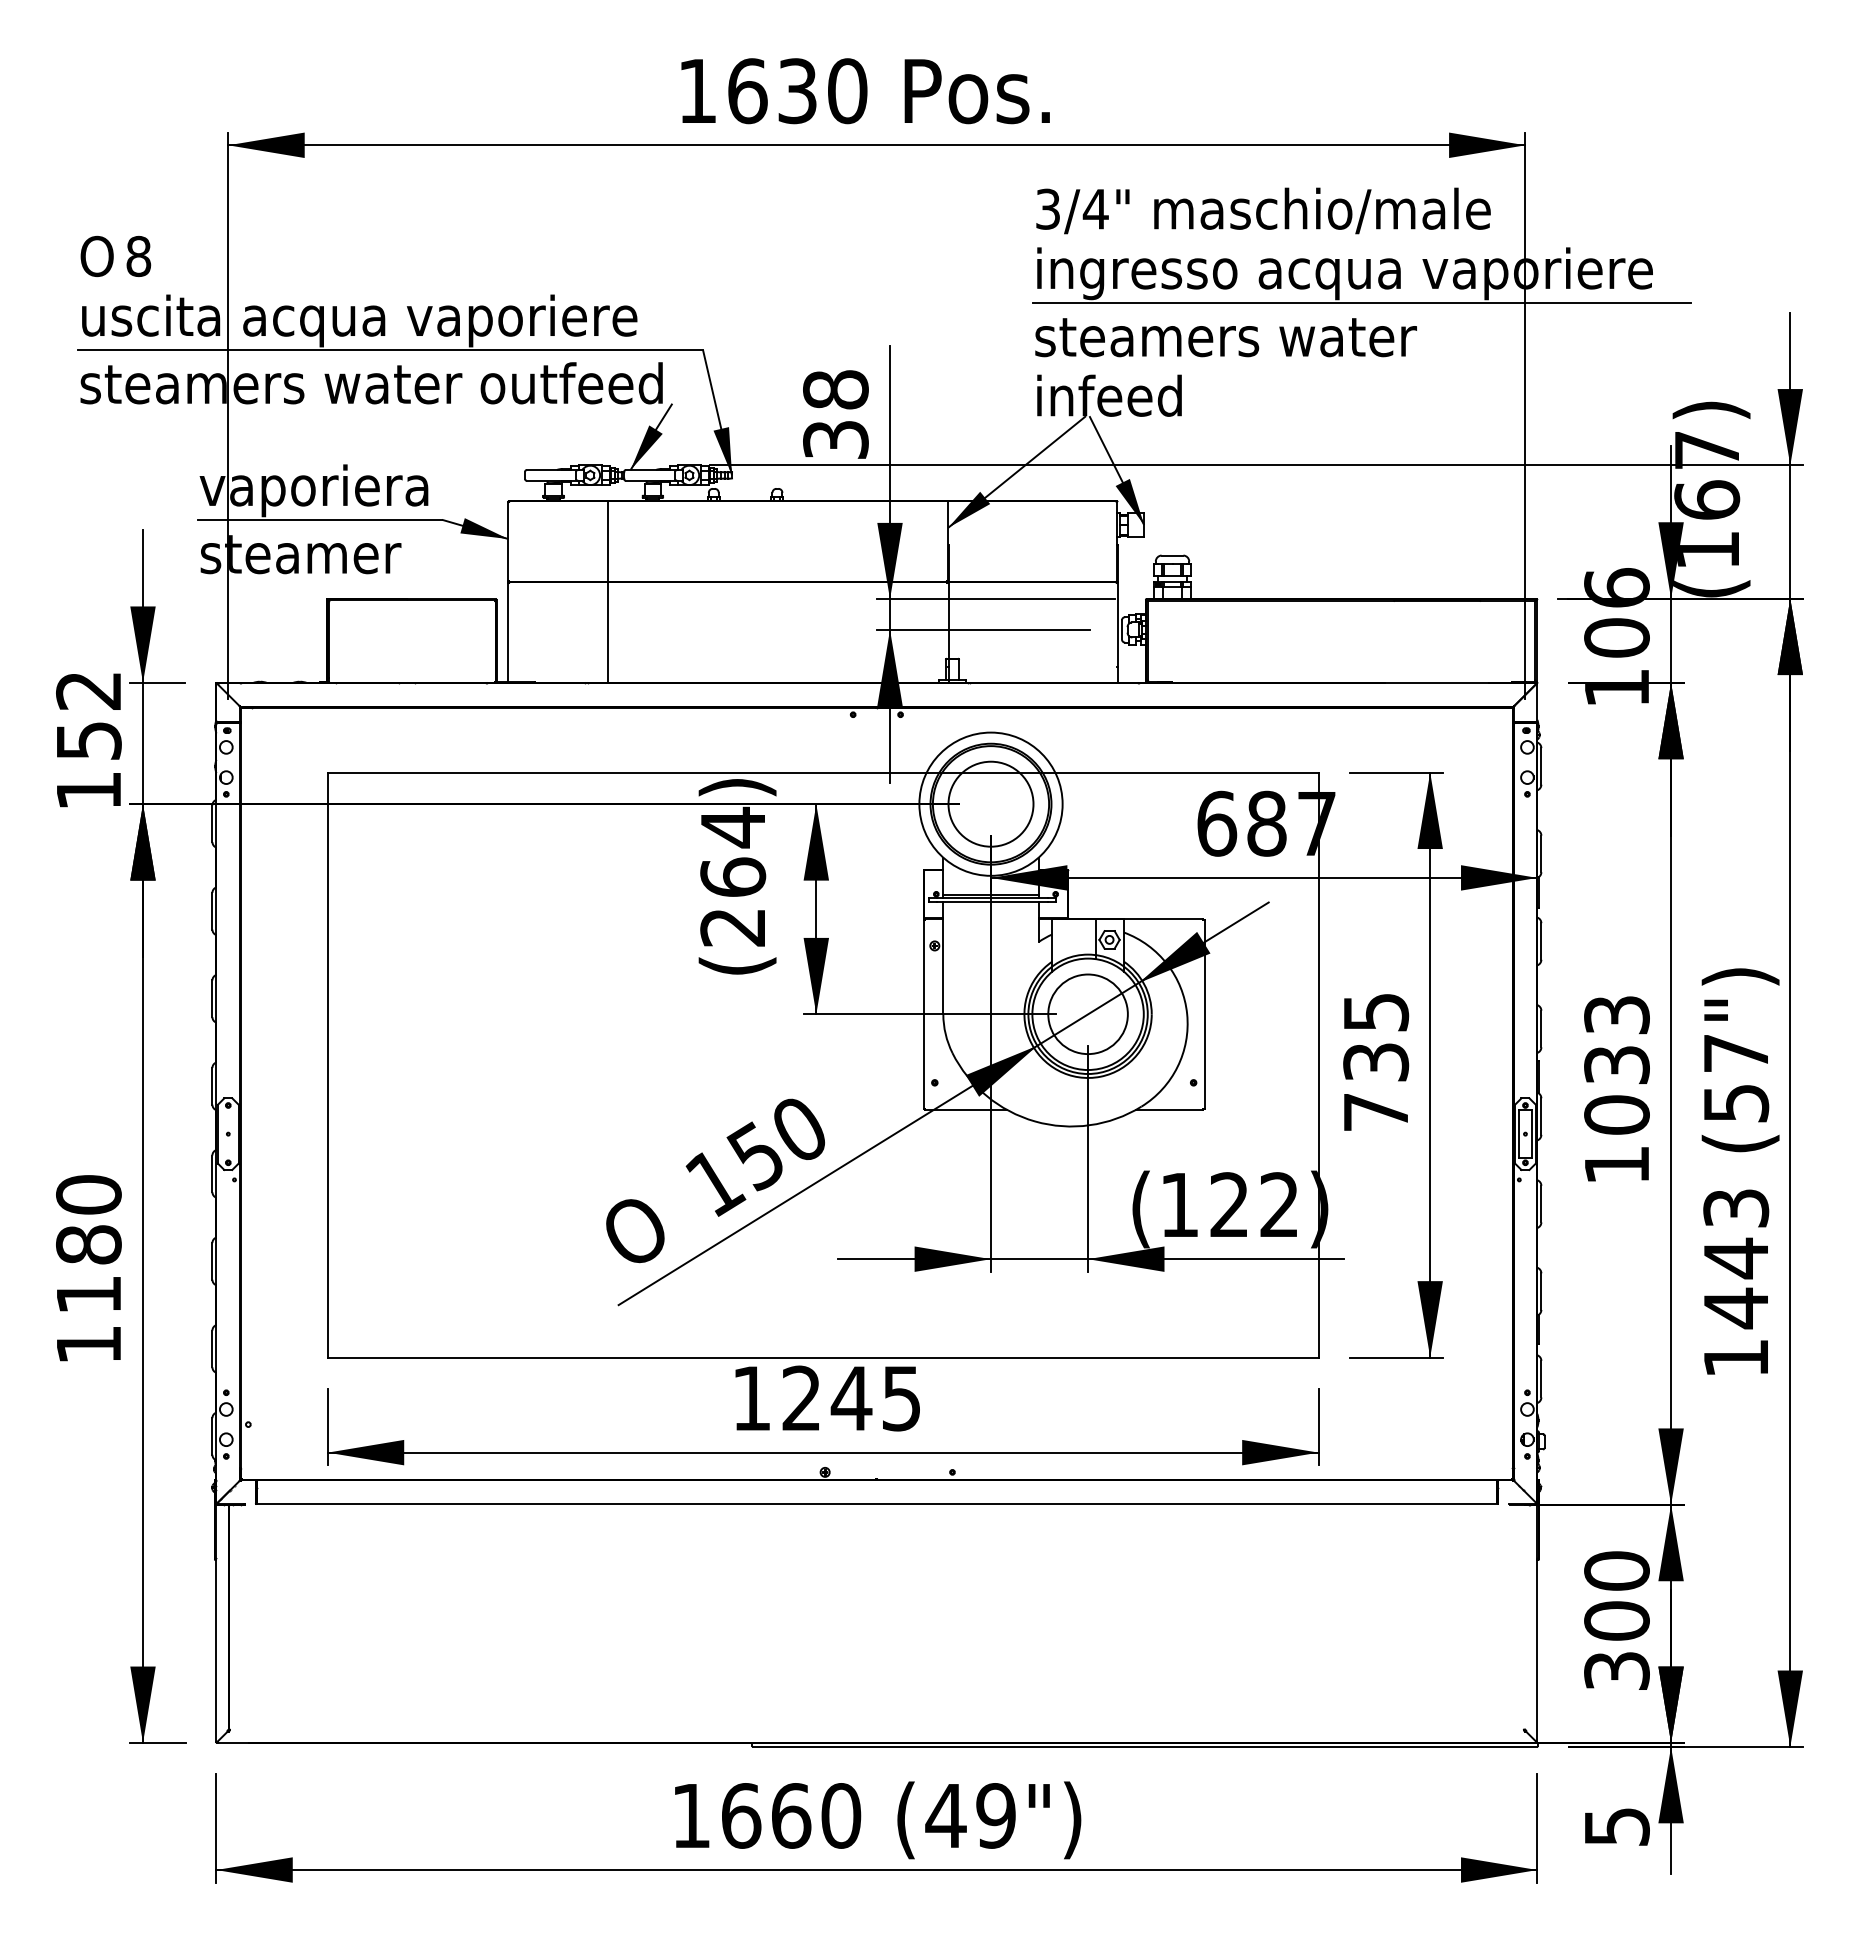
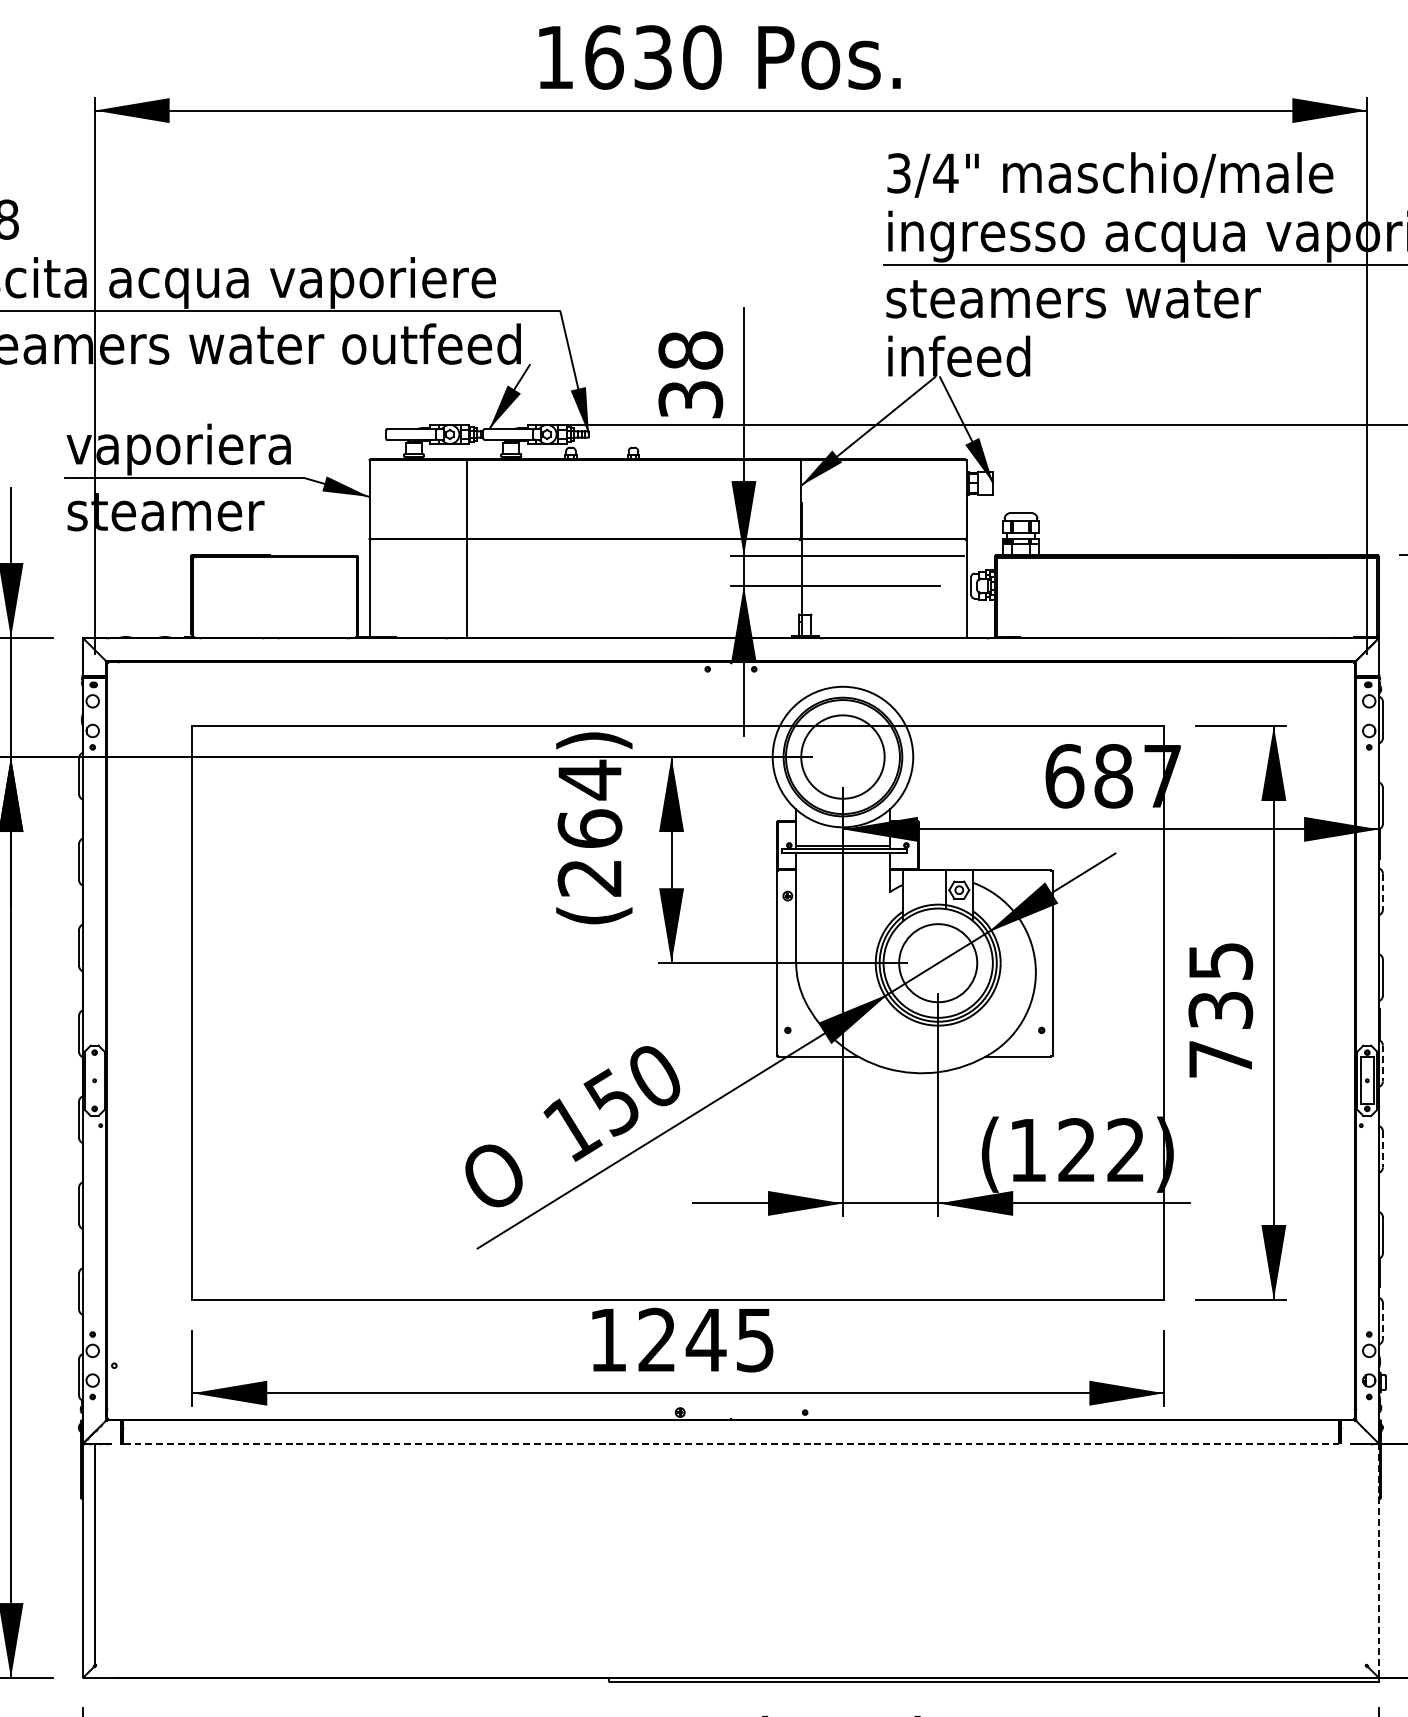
line: (1541, 941) -> (1383, 891), solid -> dashed
line: (1541, 1117) -> (1383, 1064), solid -> dashed
line: (1541, 1204) -> (1383, 1149), solid -> dashed
line: (1541, 1379) -> (1383, 1321), solid -> dashed
line: (876, 1504) -> (730, 1444), solid -> dashed
line: (1537, 1622) -> (1379, 1559), solid -> dashed

